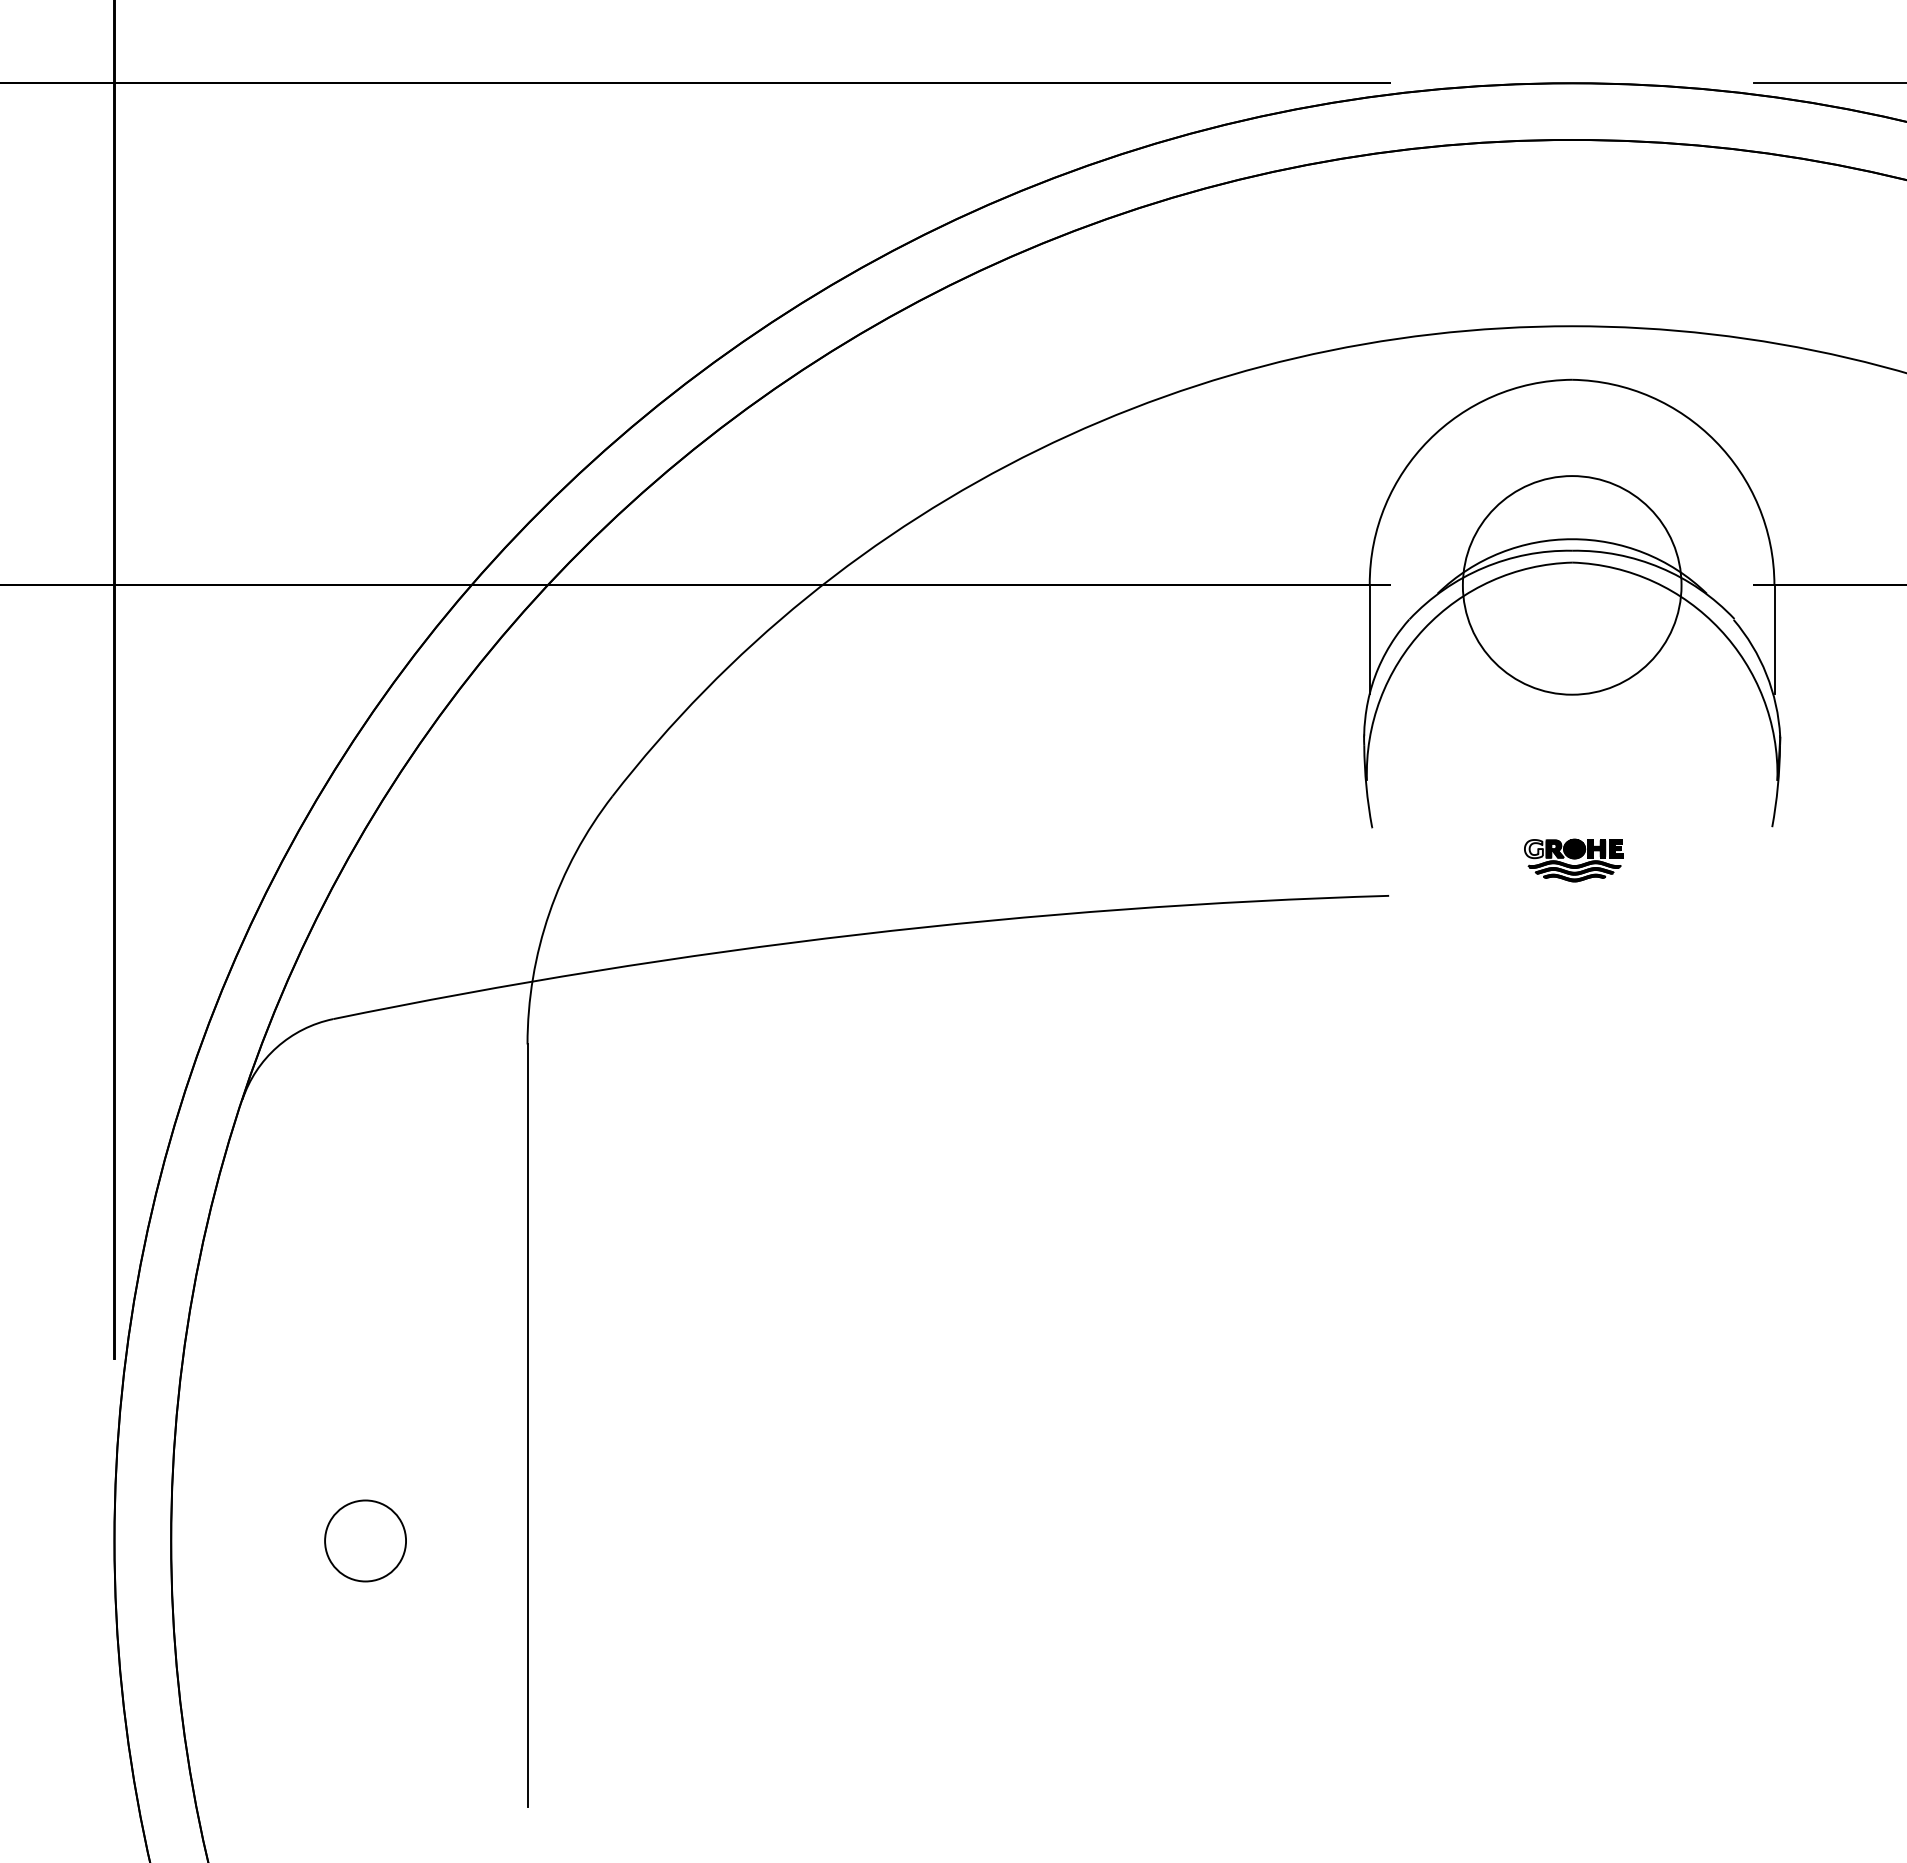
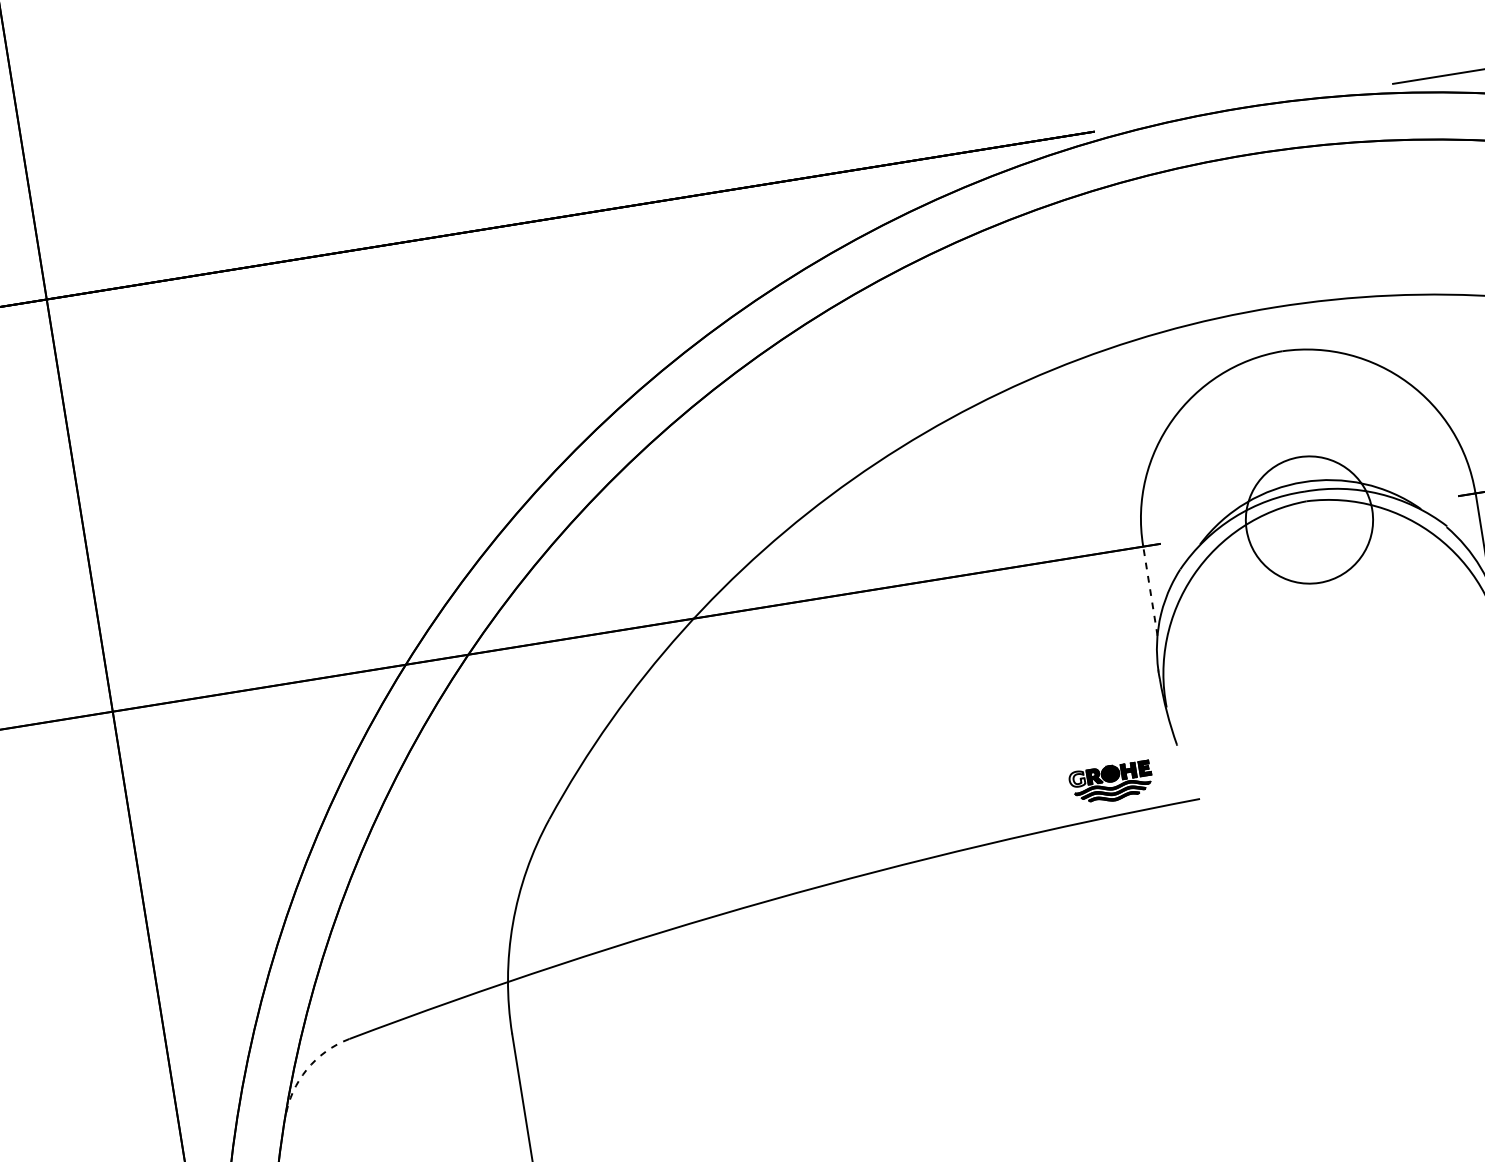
circle: (1571, 585) -> (1308, 520), size x0.7
line: (1369, 639) -> (1150, 591), solid -> dashed
part: (1573, 860) -> (1111, 783), moved
arc: (277, 1047) -> (307, 1069), solid -> dashed

